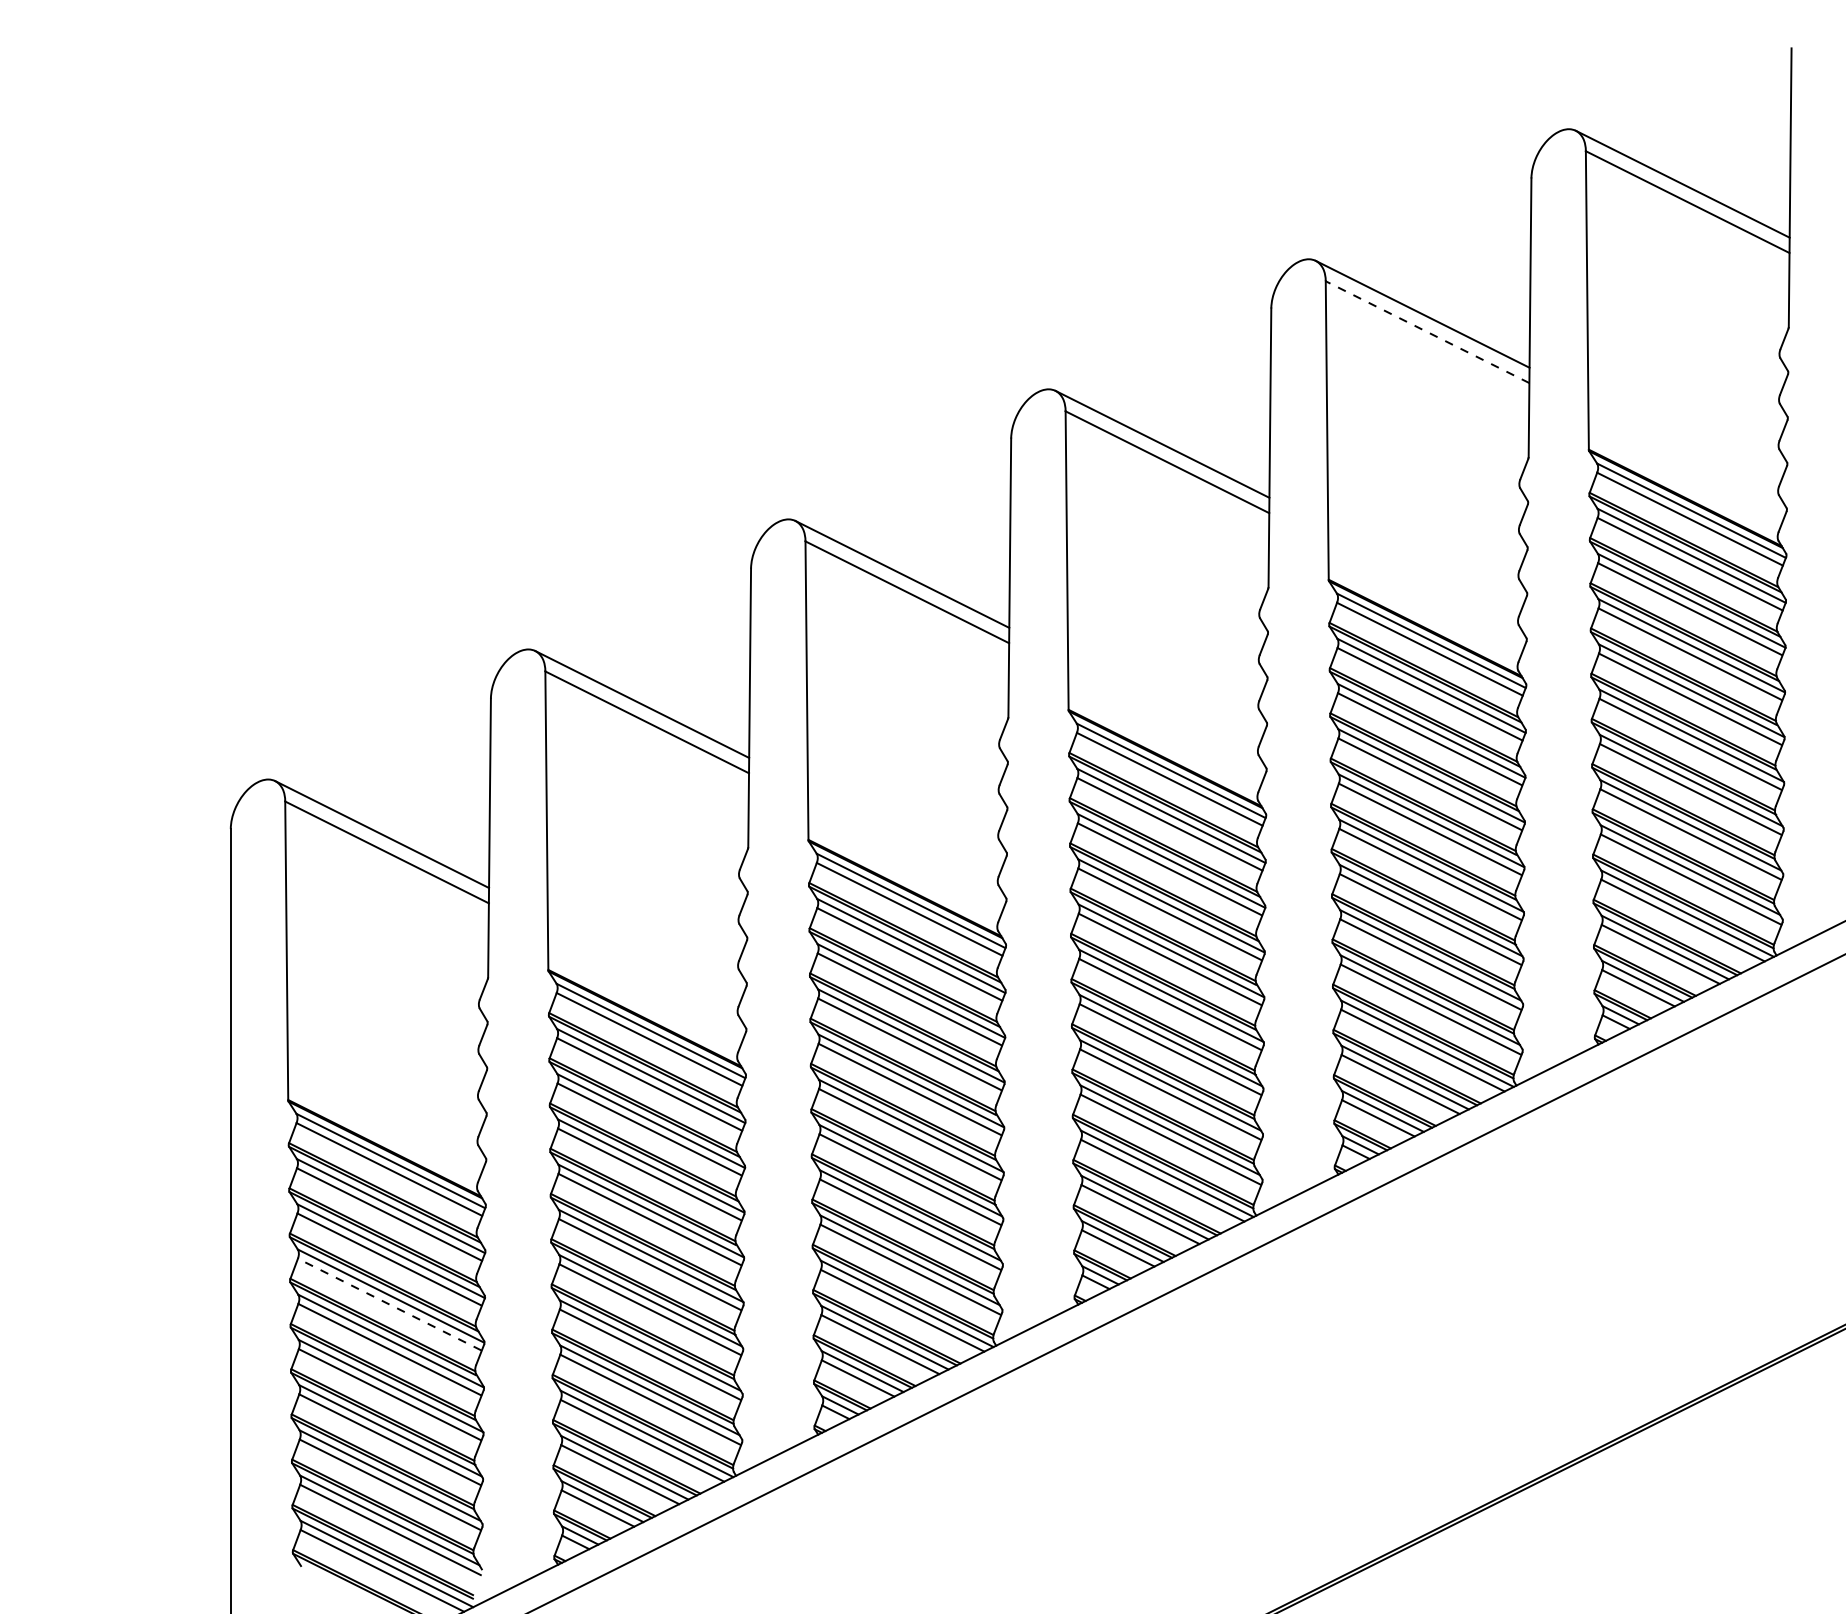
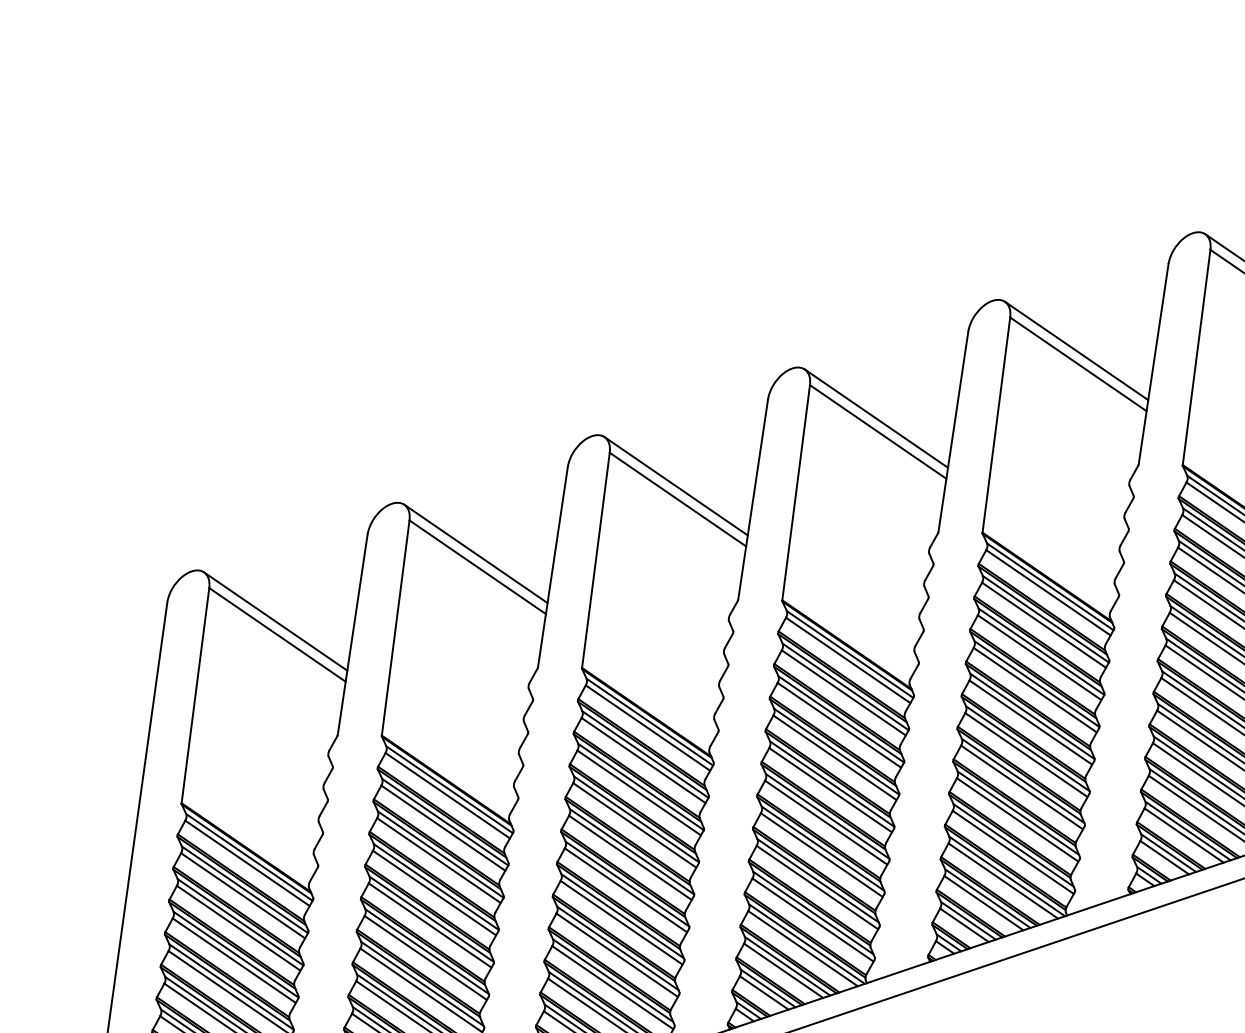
line: (1427, 332) -> (1078, 364), dashed -> solid
line: (389, 1304) -> (234, 960), dashed -> solid

